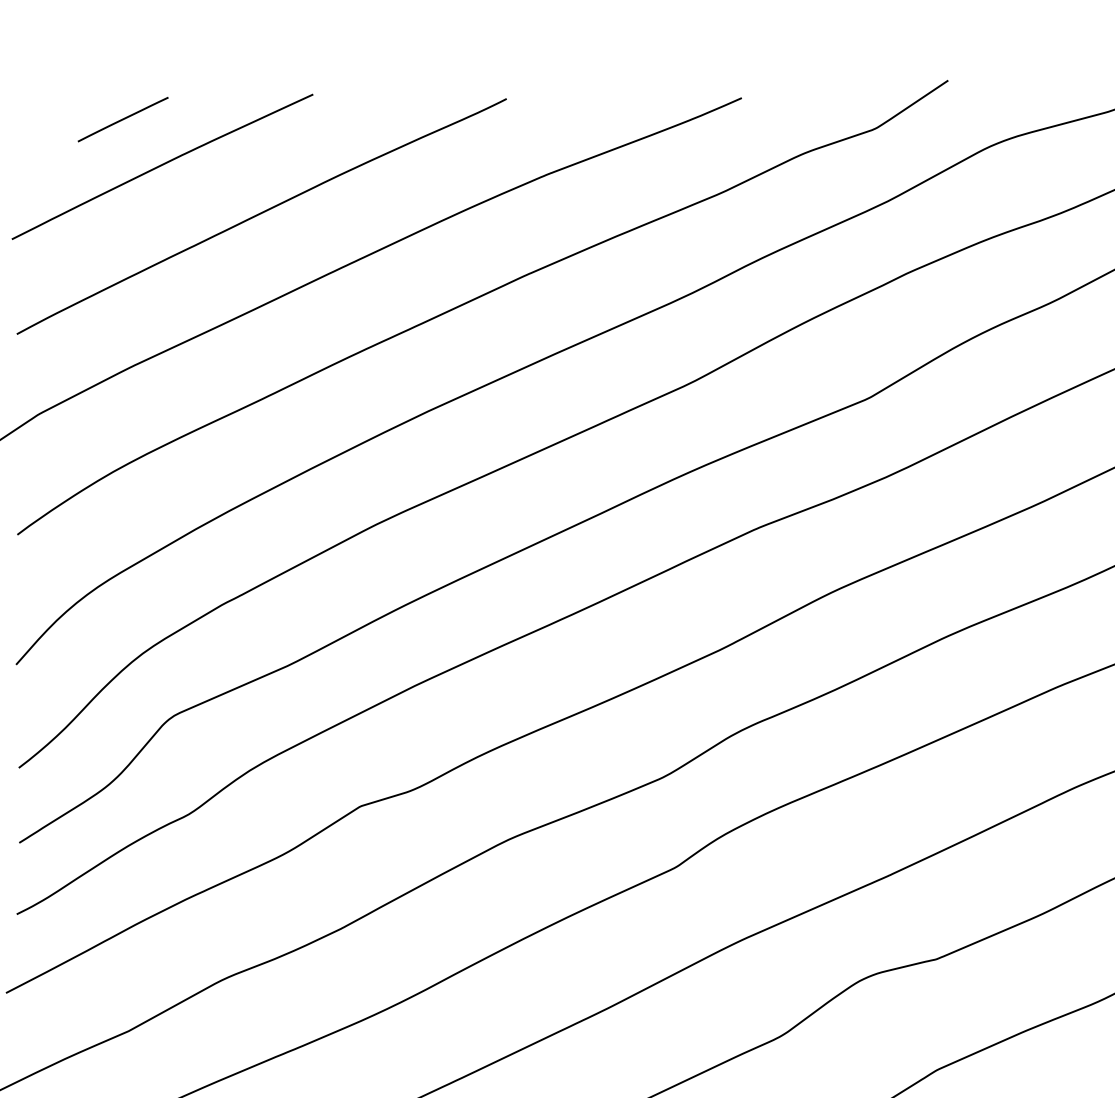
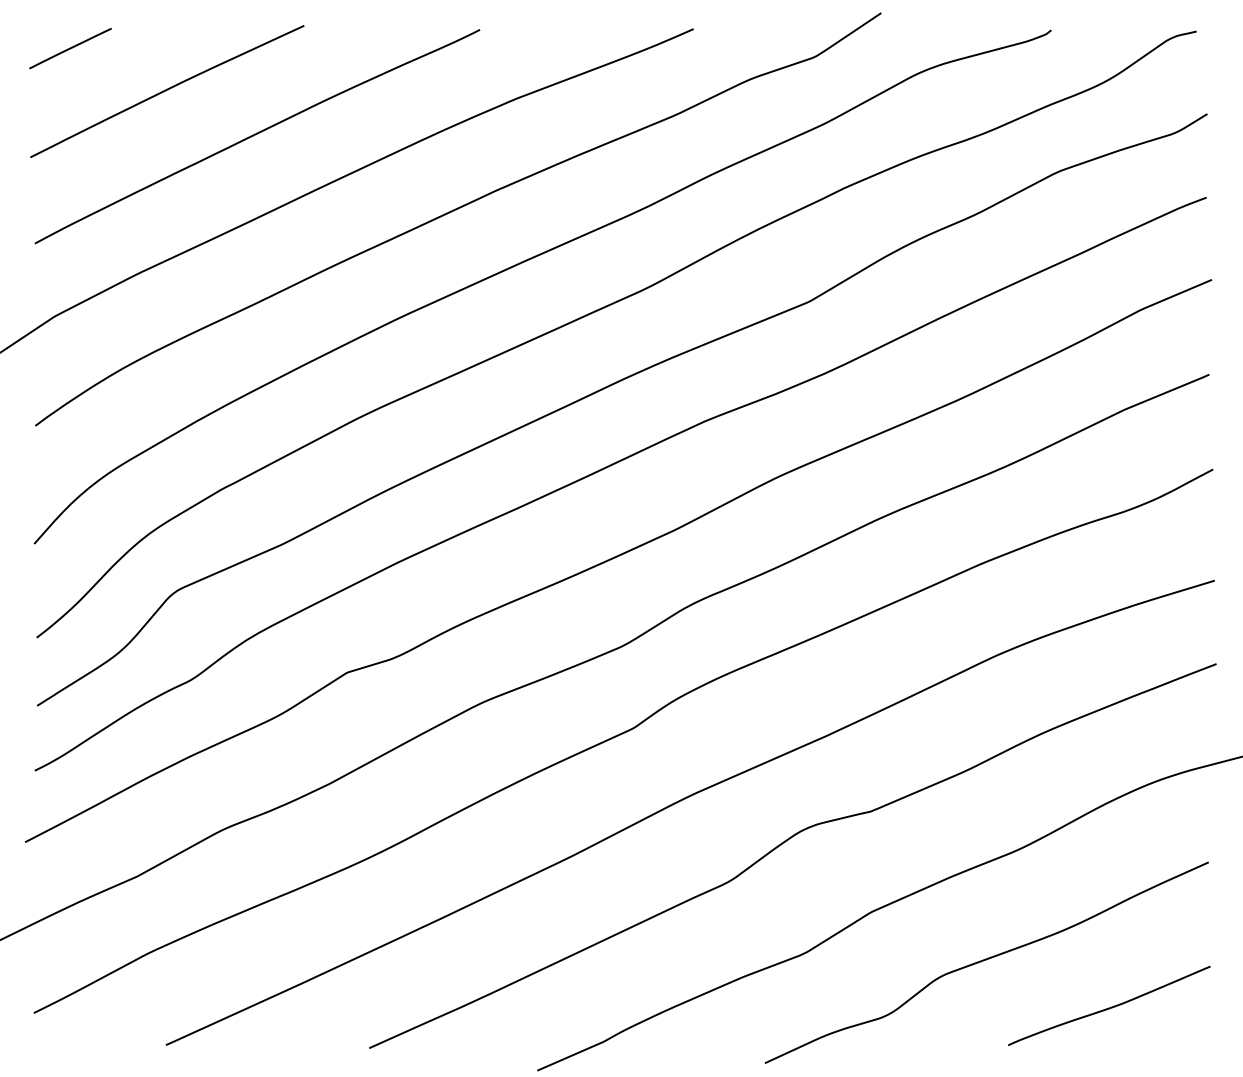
line: (123, 119) -> (70, 48), moved

